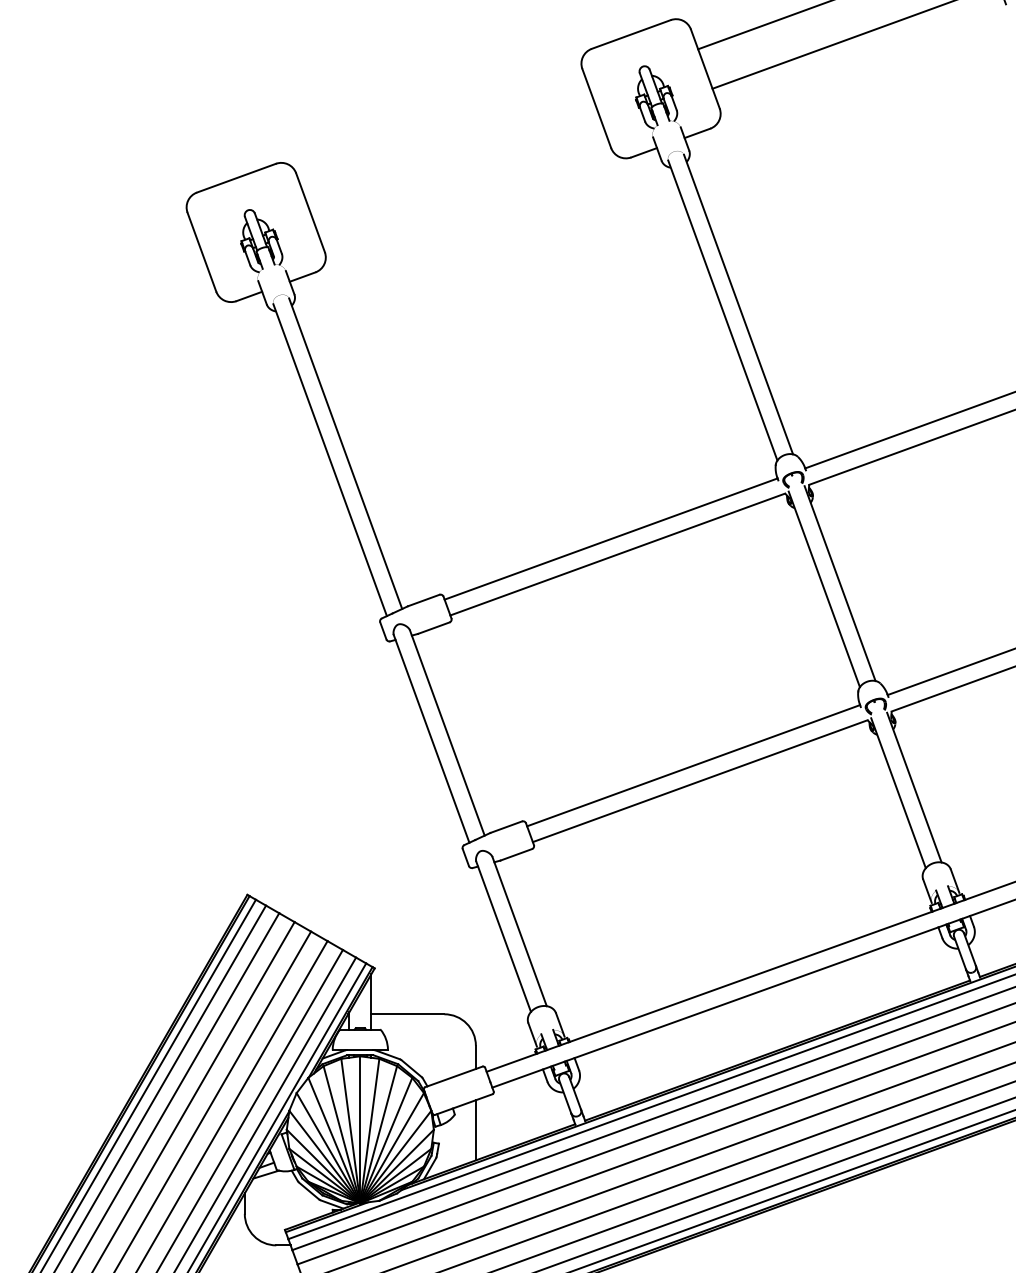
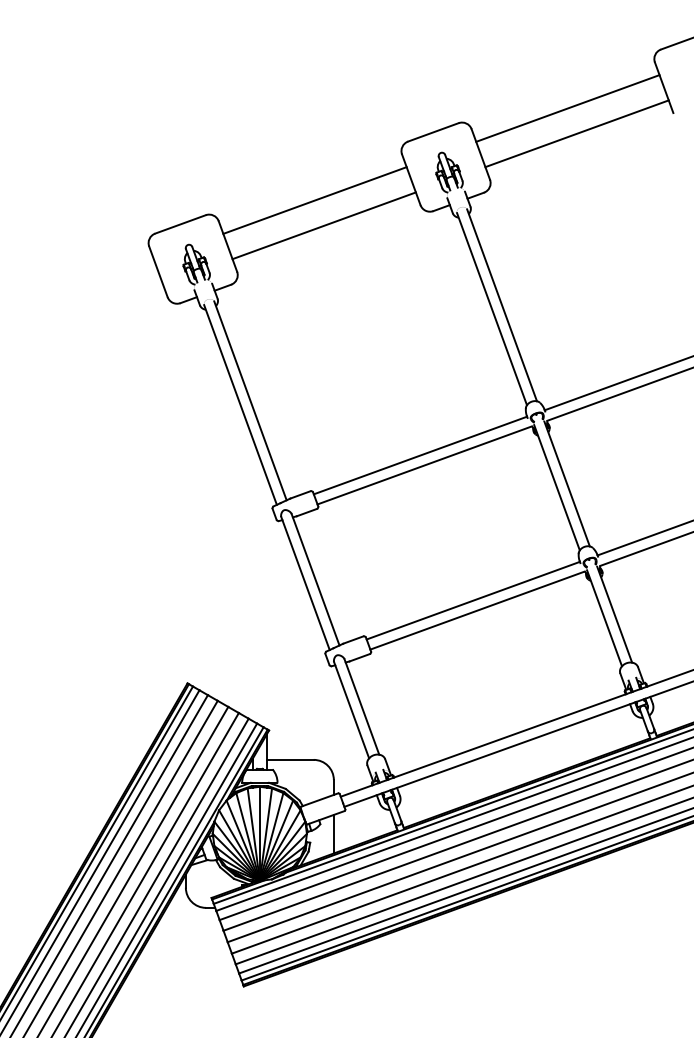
line: (445, 140) -> (314, 200), added
line: (459, 179) -> (323, 225), added

